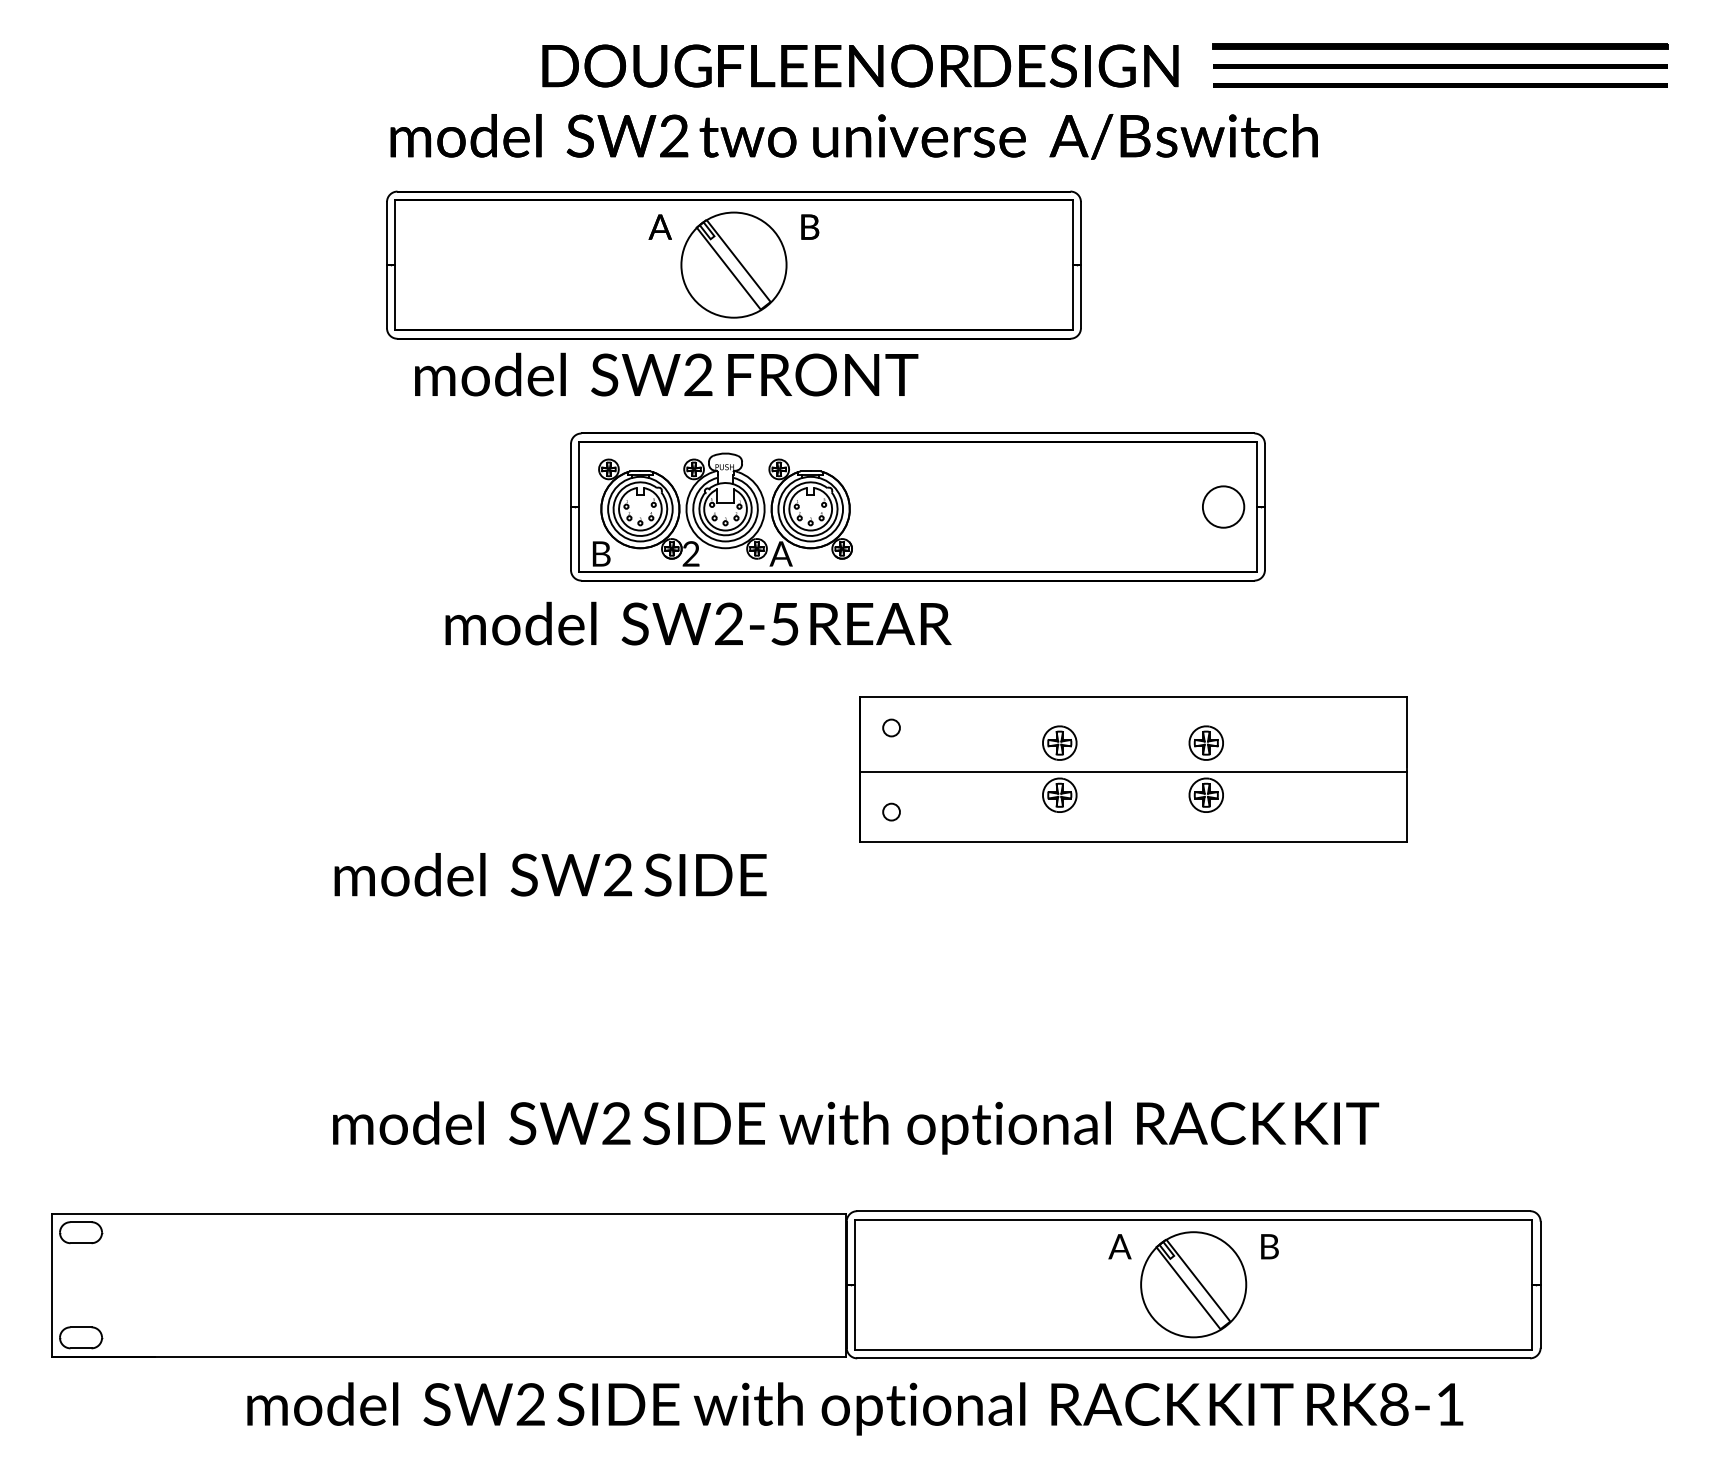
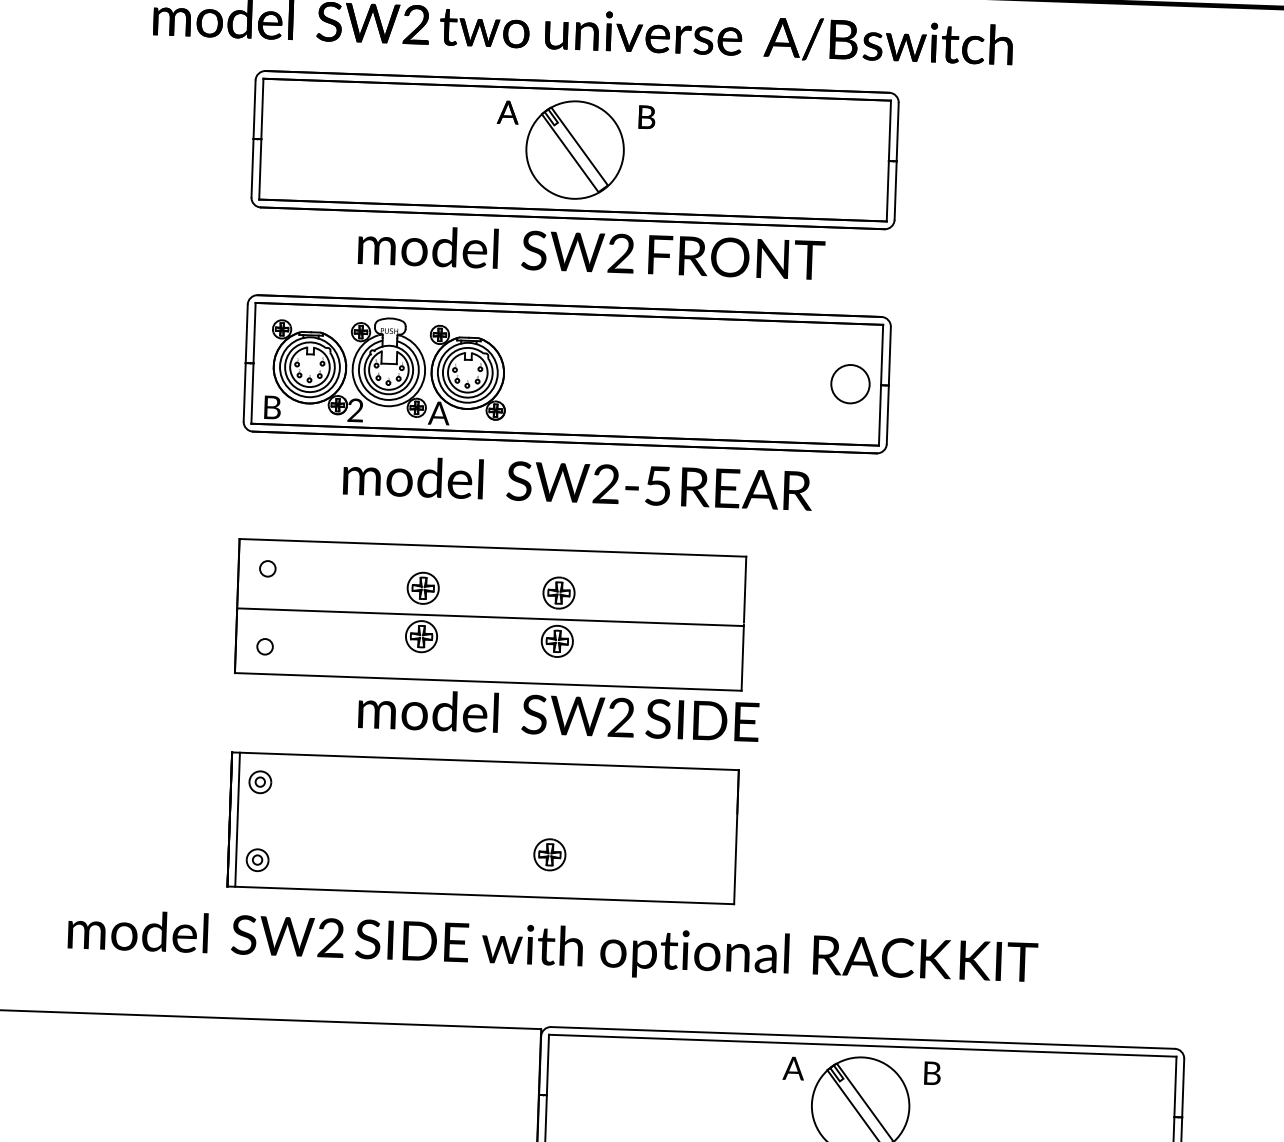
part: (733, 264) -> (574, 149), moved
text: (666, 374) -> (591, 252), moved
part: (917, 506) -> (566, 373), moved
text: (698, 623) -> (577, 482), moved
part: (1133, 769) -> (490, 615), moved
text: (550, 874) -> (558, 714), moved
part: (776, 999) -> (483, 828), added

